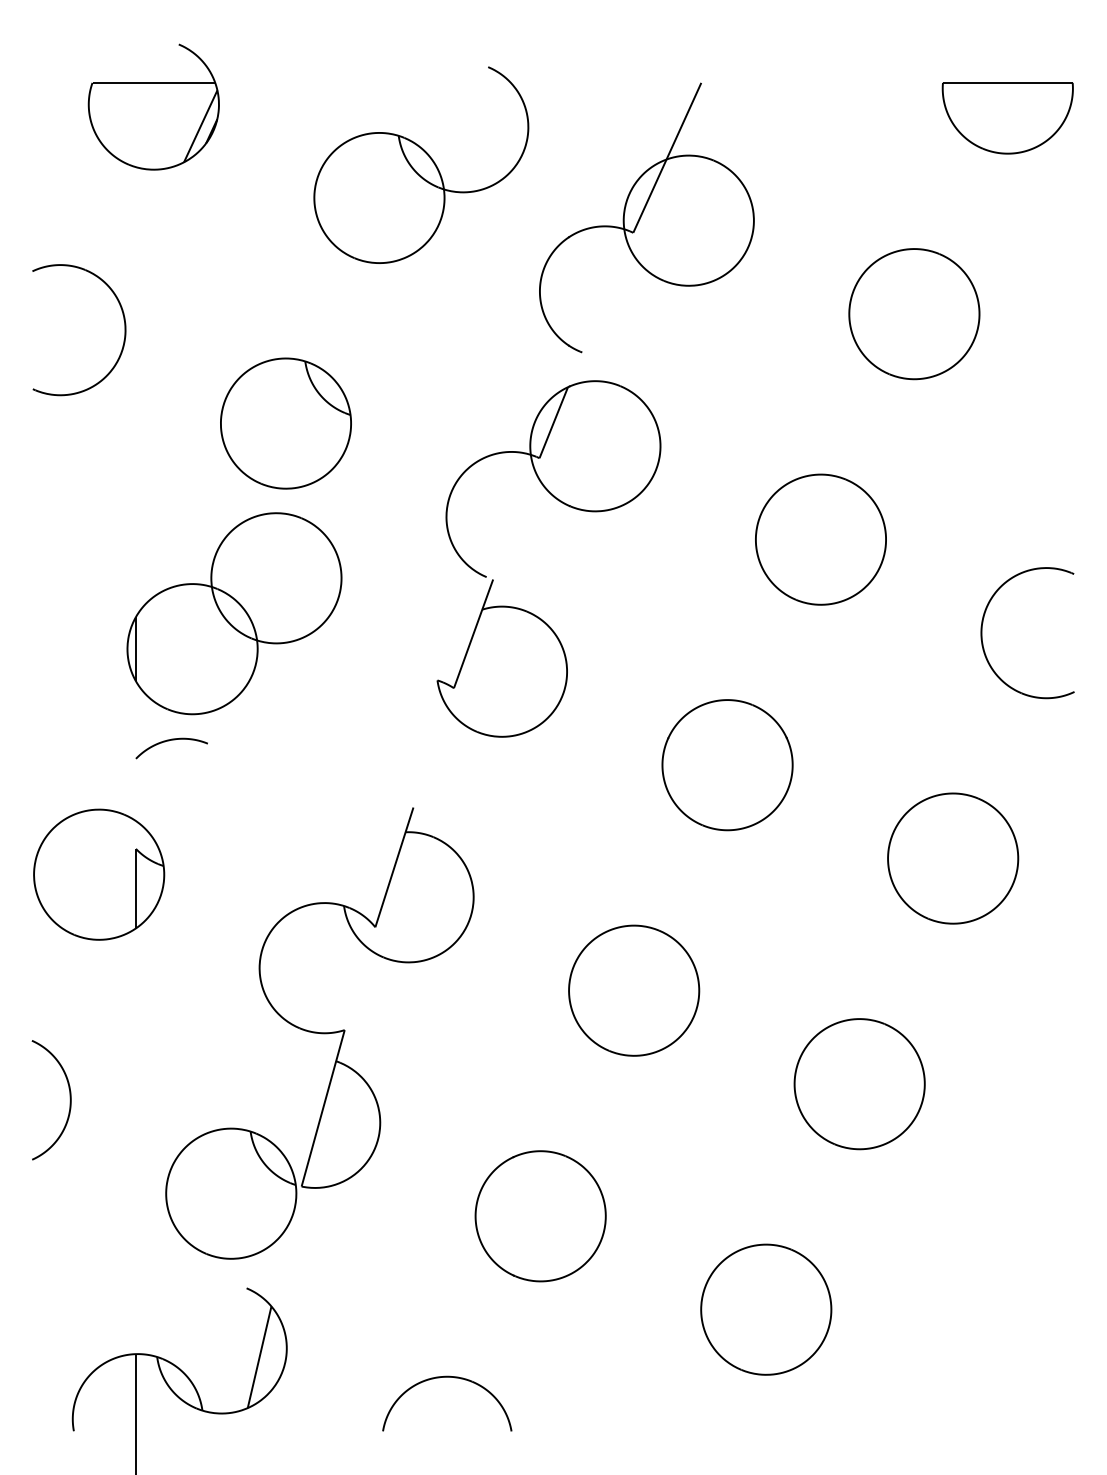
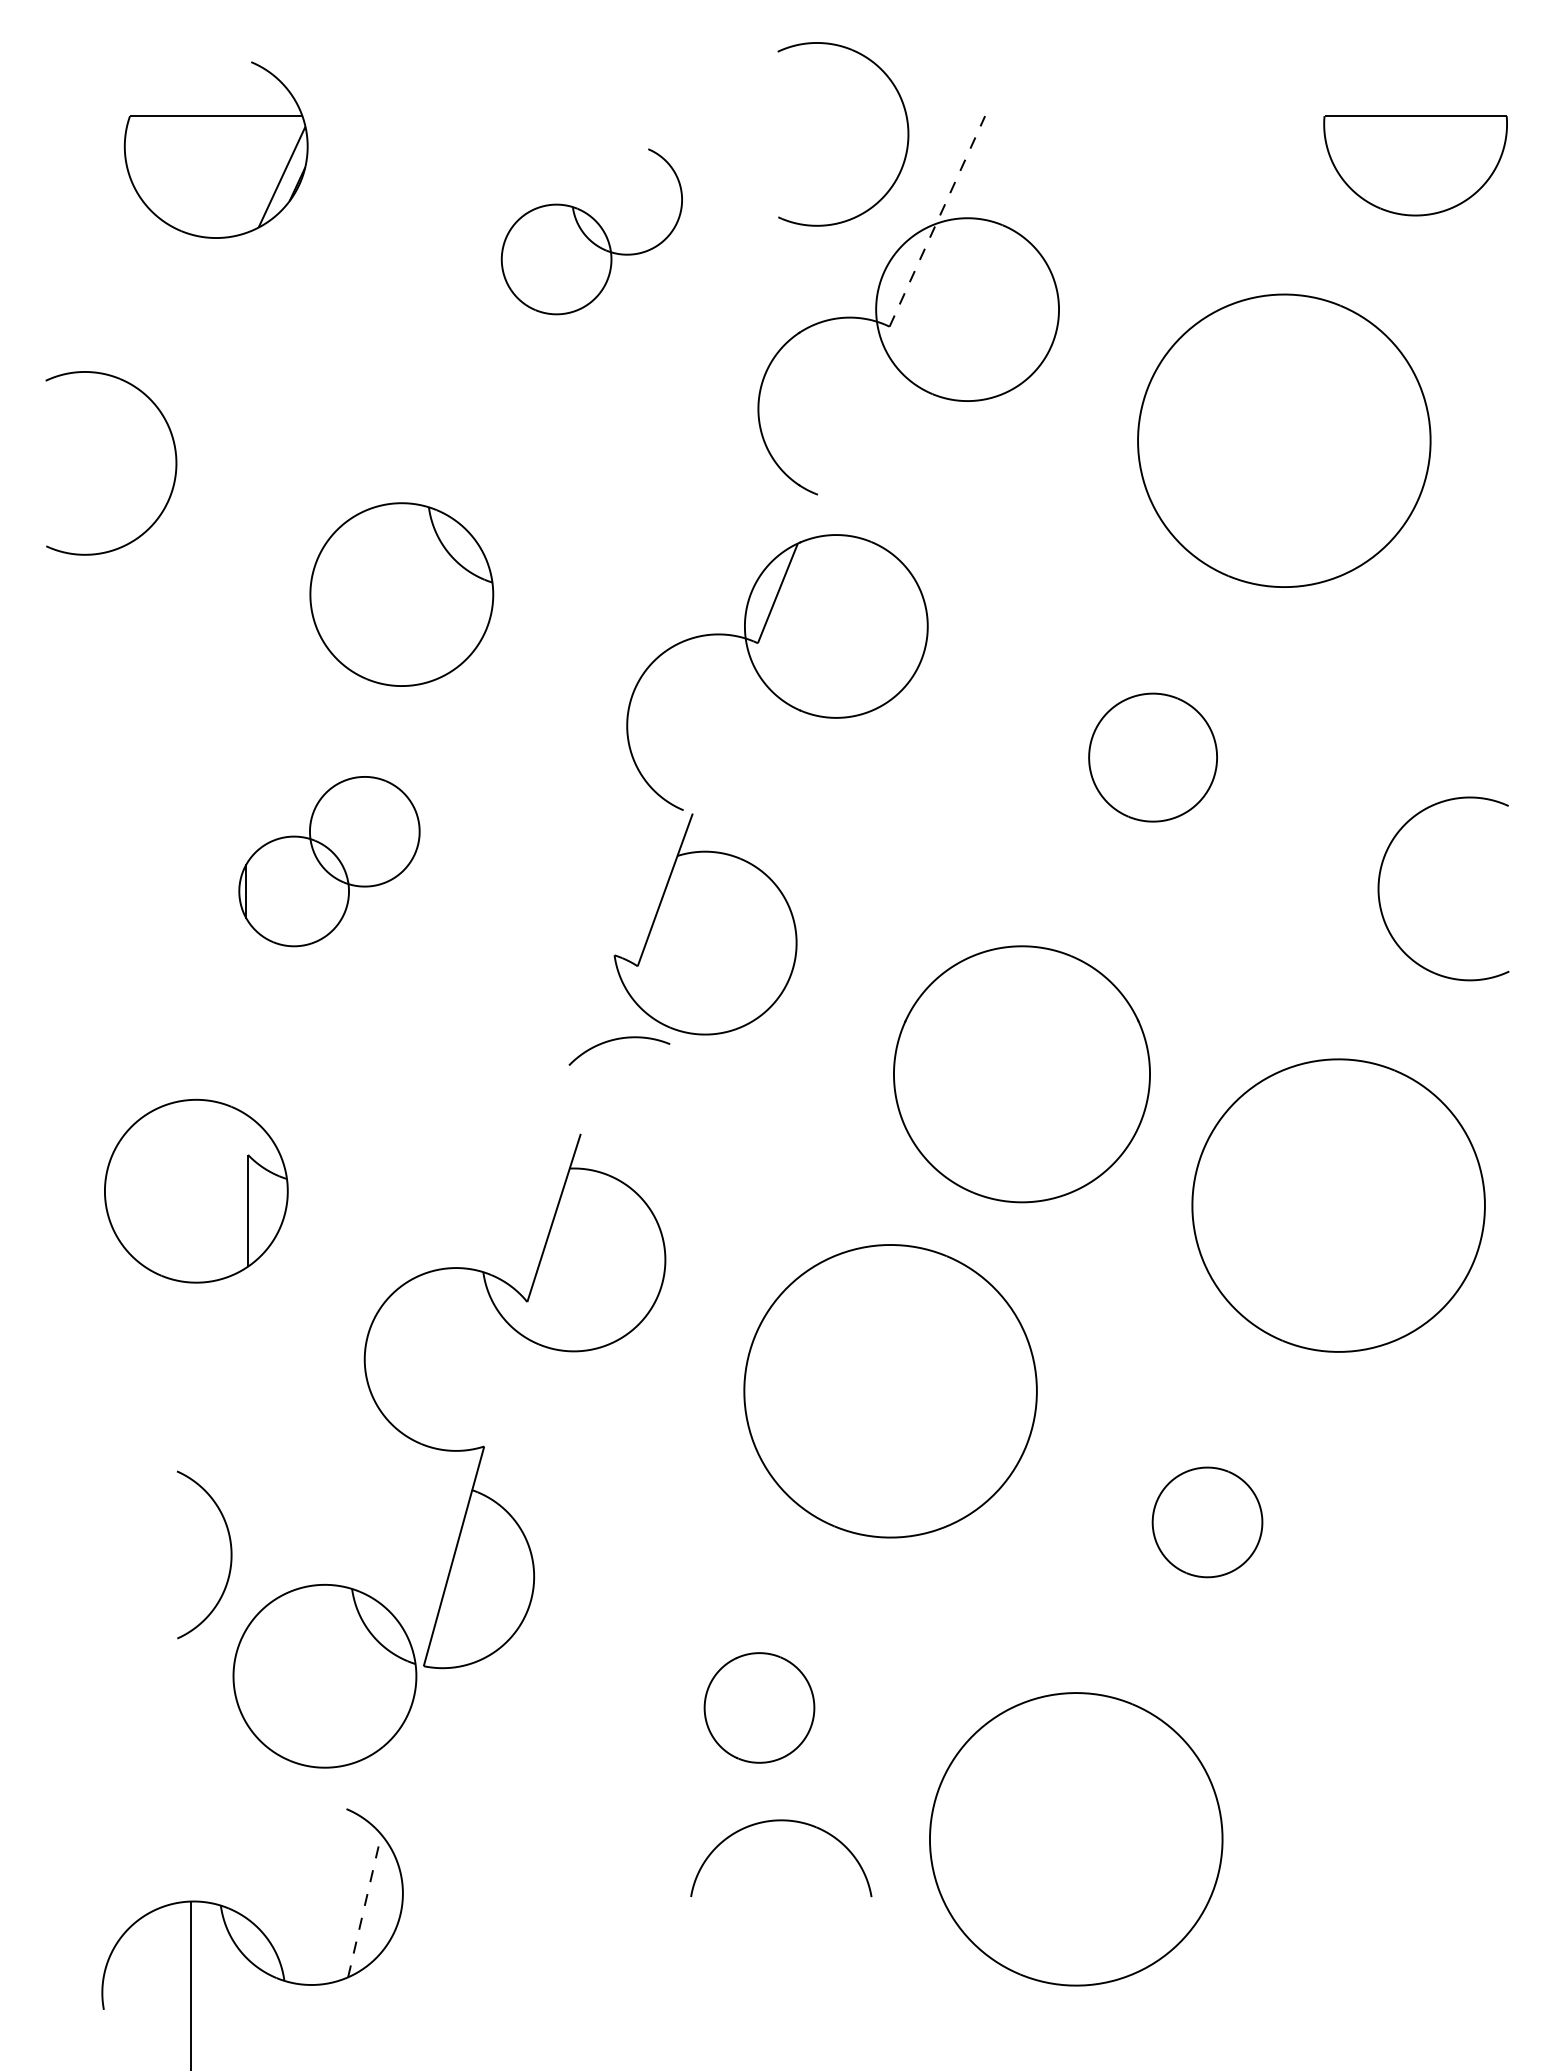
part: (645, 88) -> (906, 123), added
line: (667, 157) -> (937, 221), solid -> dashed
part: (421, 165) -> (591, 231), size x0.6
part: (914, 313) -> (1284, 440), size x1.6
part: (820, 539) -> (1152, 757), size x0.7
part: (234, 613) -> (329, 861), size x0.6
curve: (169, 741) -> (616, 1040), moved
part: (727, 765) -> (1021, 1074), size x1.4
part: (952, 858) -> (1338, 1205), size x1.6
part: (99, 874) -> (196, 1190), moved
part: (633, 990) -> (890, 1390), size x1.6
part: (859, 1084) -> (1207, 1522), size x0.6
curve: (70, 1099) -> (230, 1554), moved
part: (540, 1215) -> (759, 1707), size x0.6
part: (766, 1309) -> (1076, 1838), size x1.6
line: (259, 1356) -> (364, 1905), solid -> dashed
part: (447, 1377) -> (781, 1821), moved

